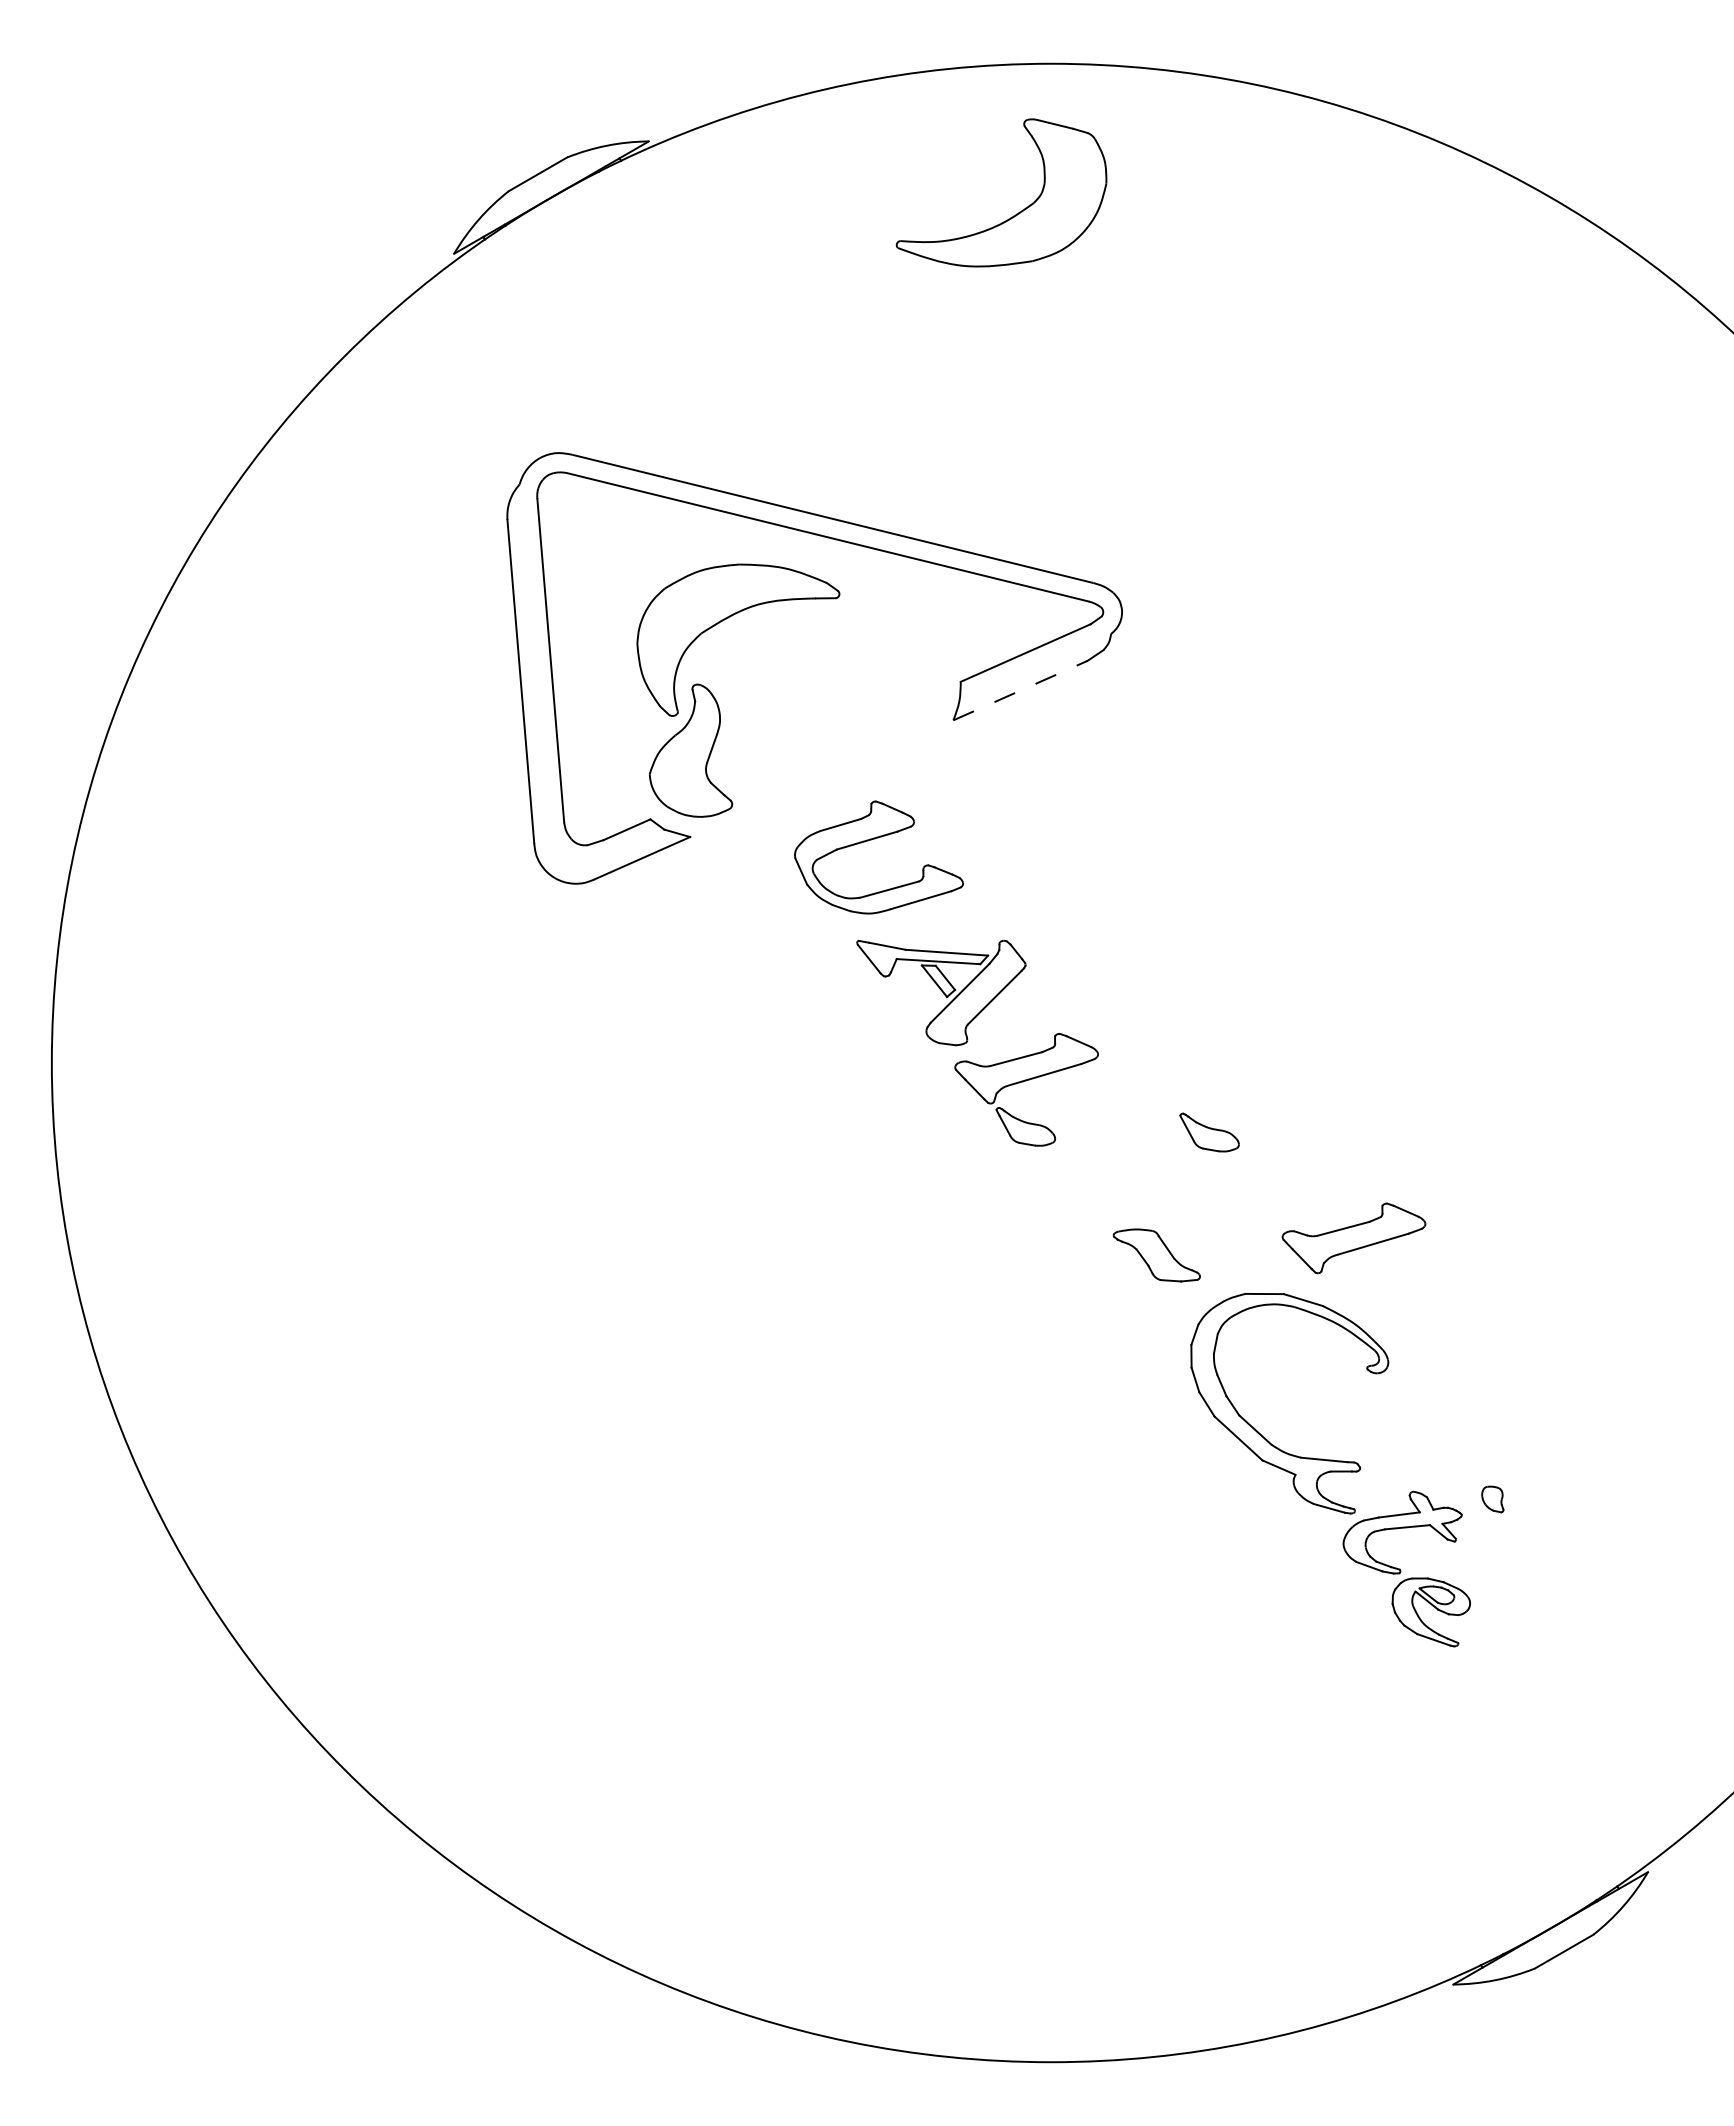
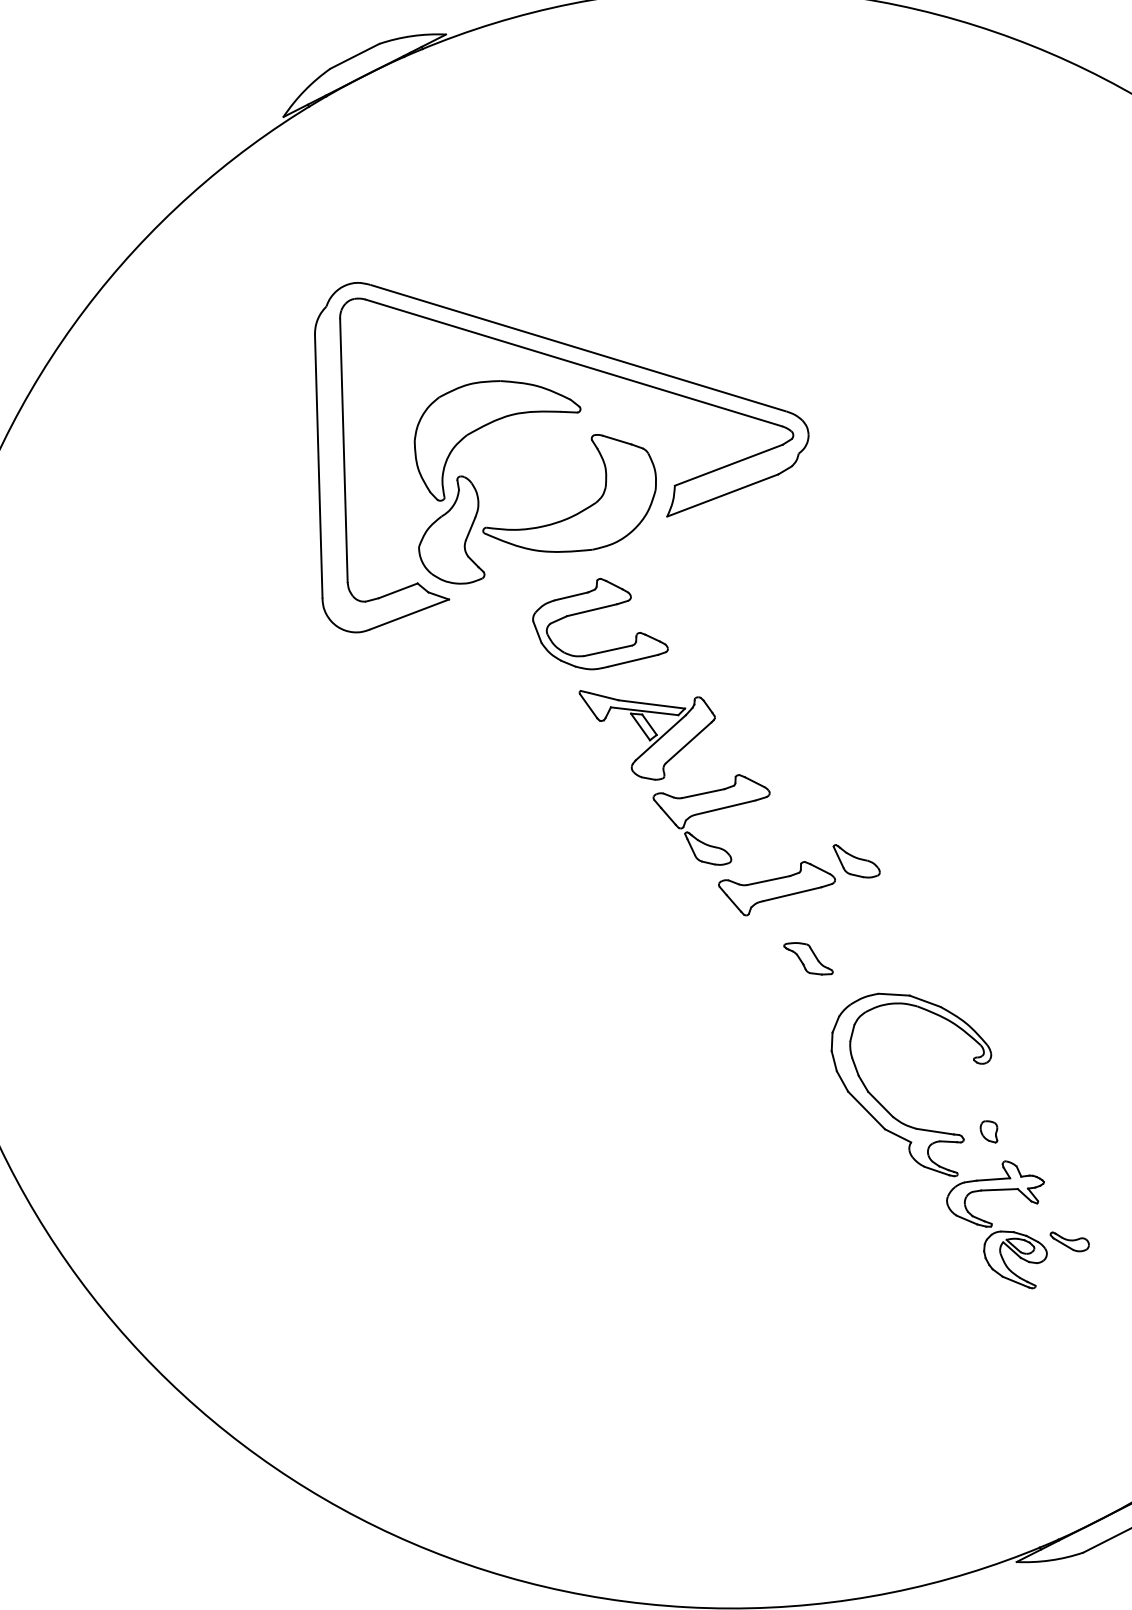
part: (1016, 213) -> (581, 510), moved
line: (1020, 690) -> (722, 495), dashed -> solid
part: (1353, 1238) -> (776, 888), moved
part: (1156, 1255) -> (808, 958), size x0.71
part: (1492, 1499) -> (988, 1131), moved
part: (1497, 1586) -> (1069, 1241), added

